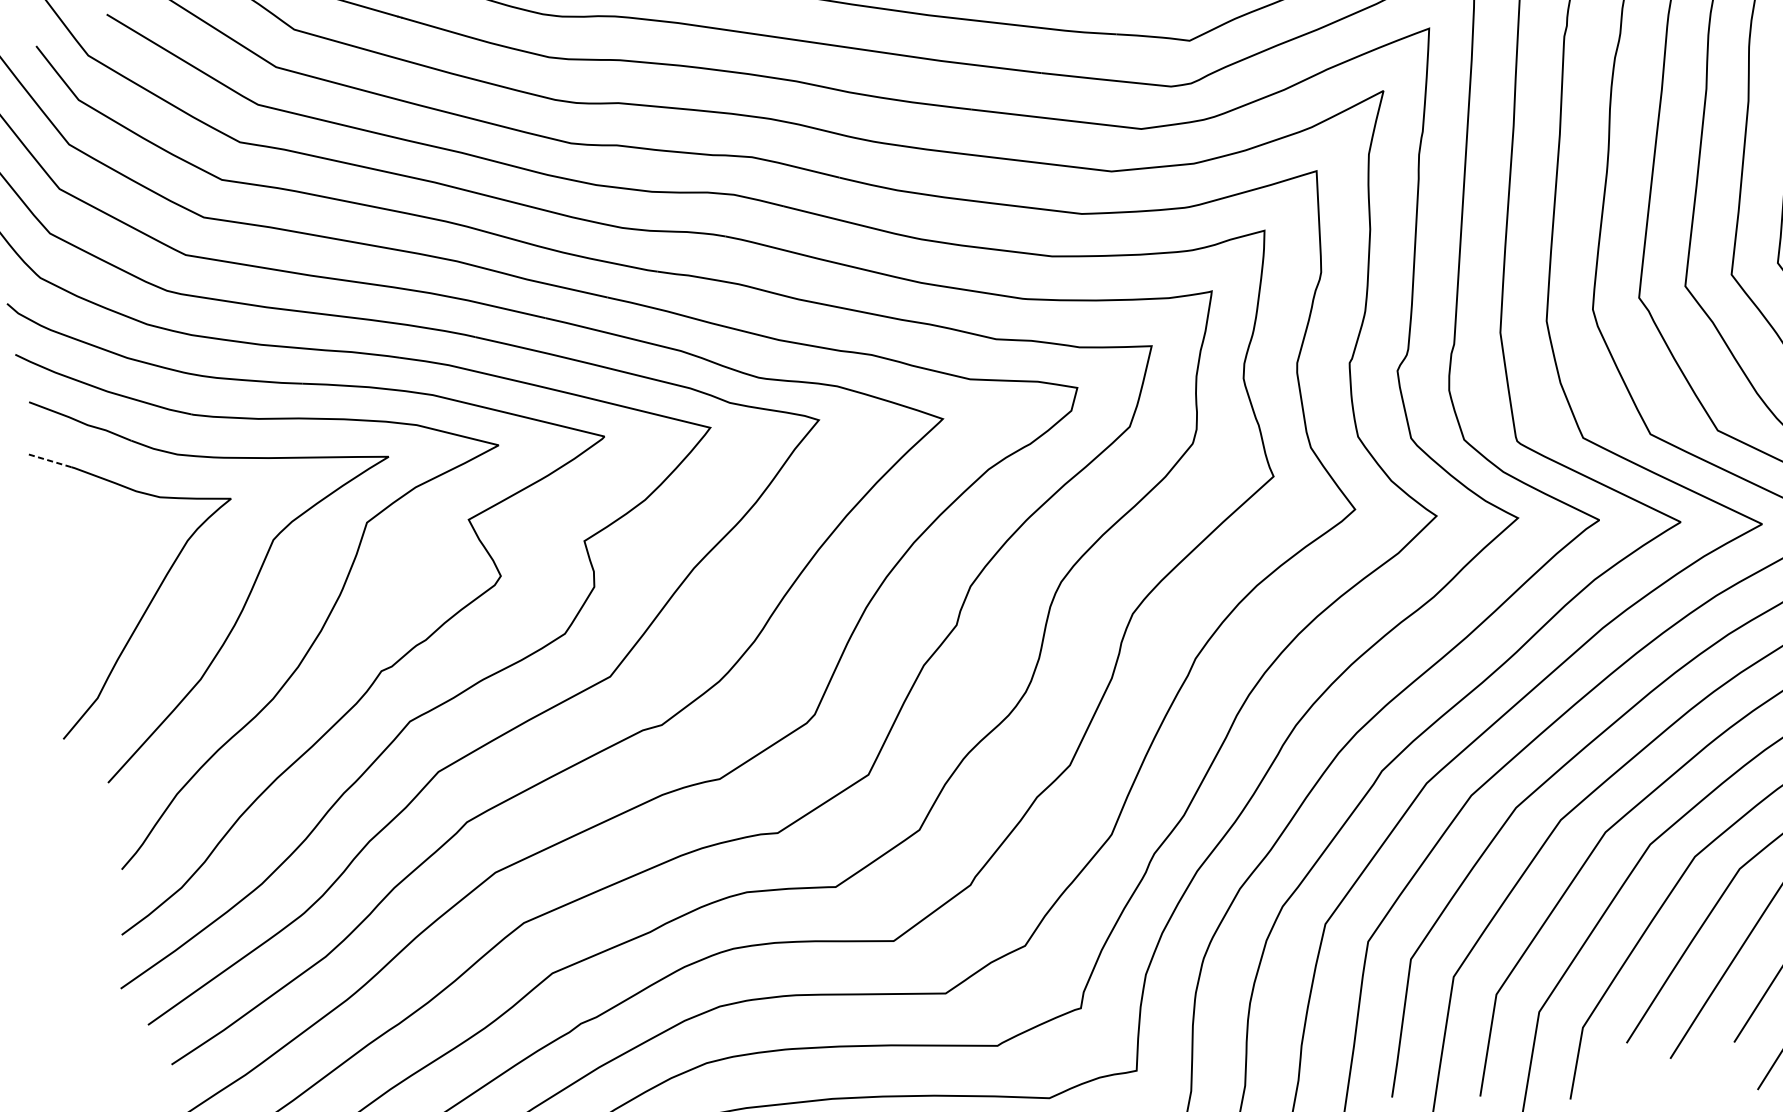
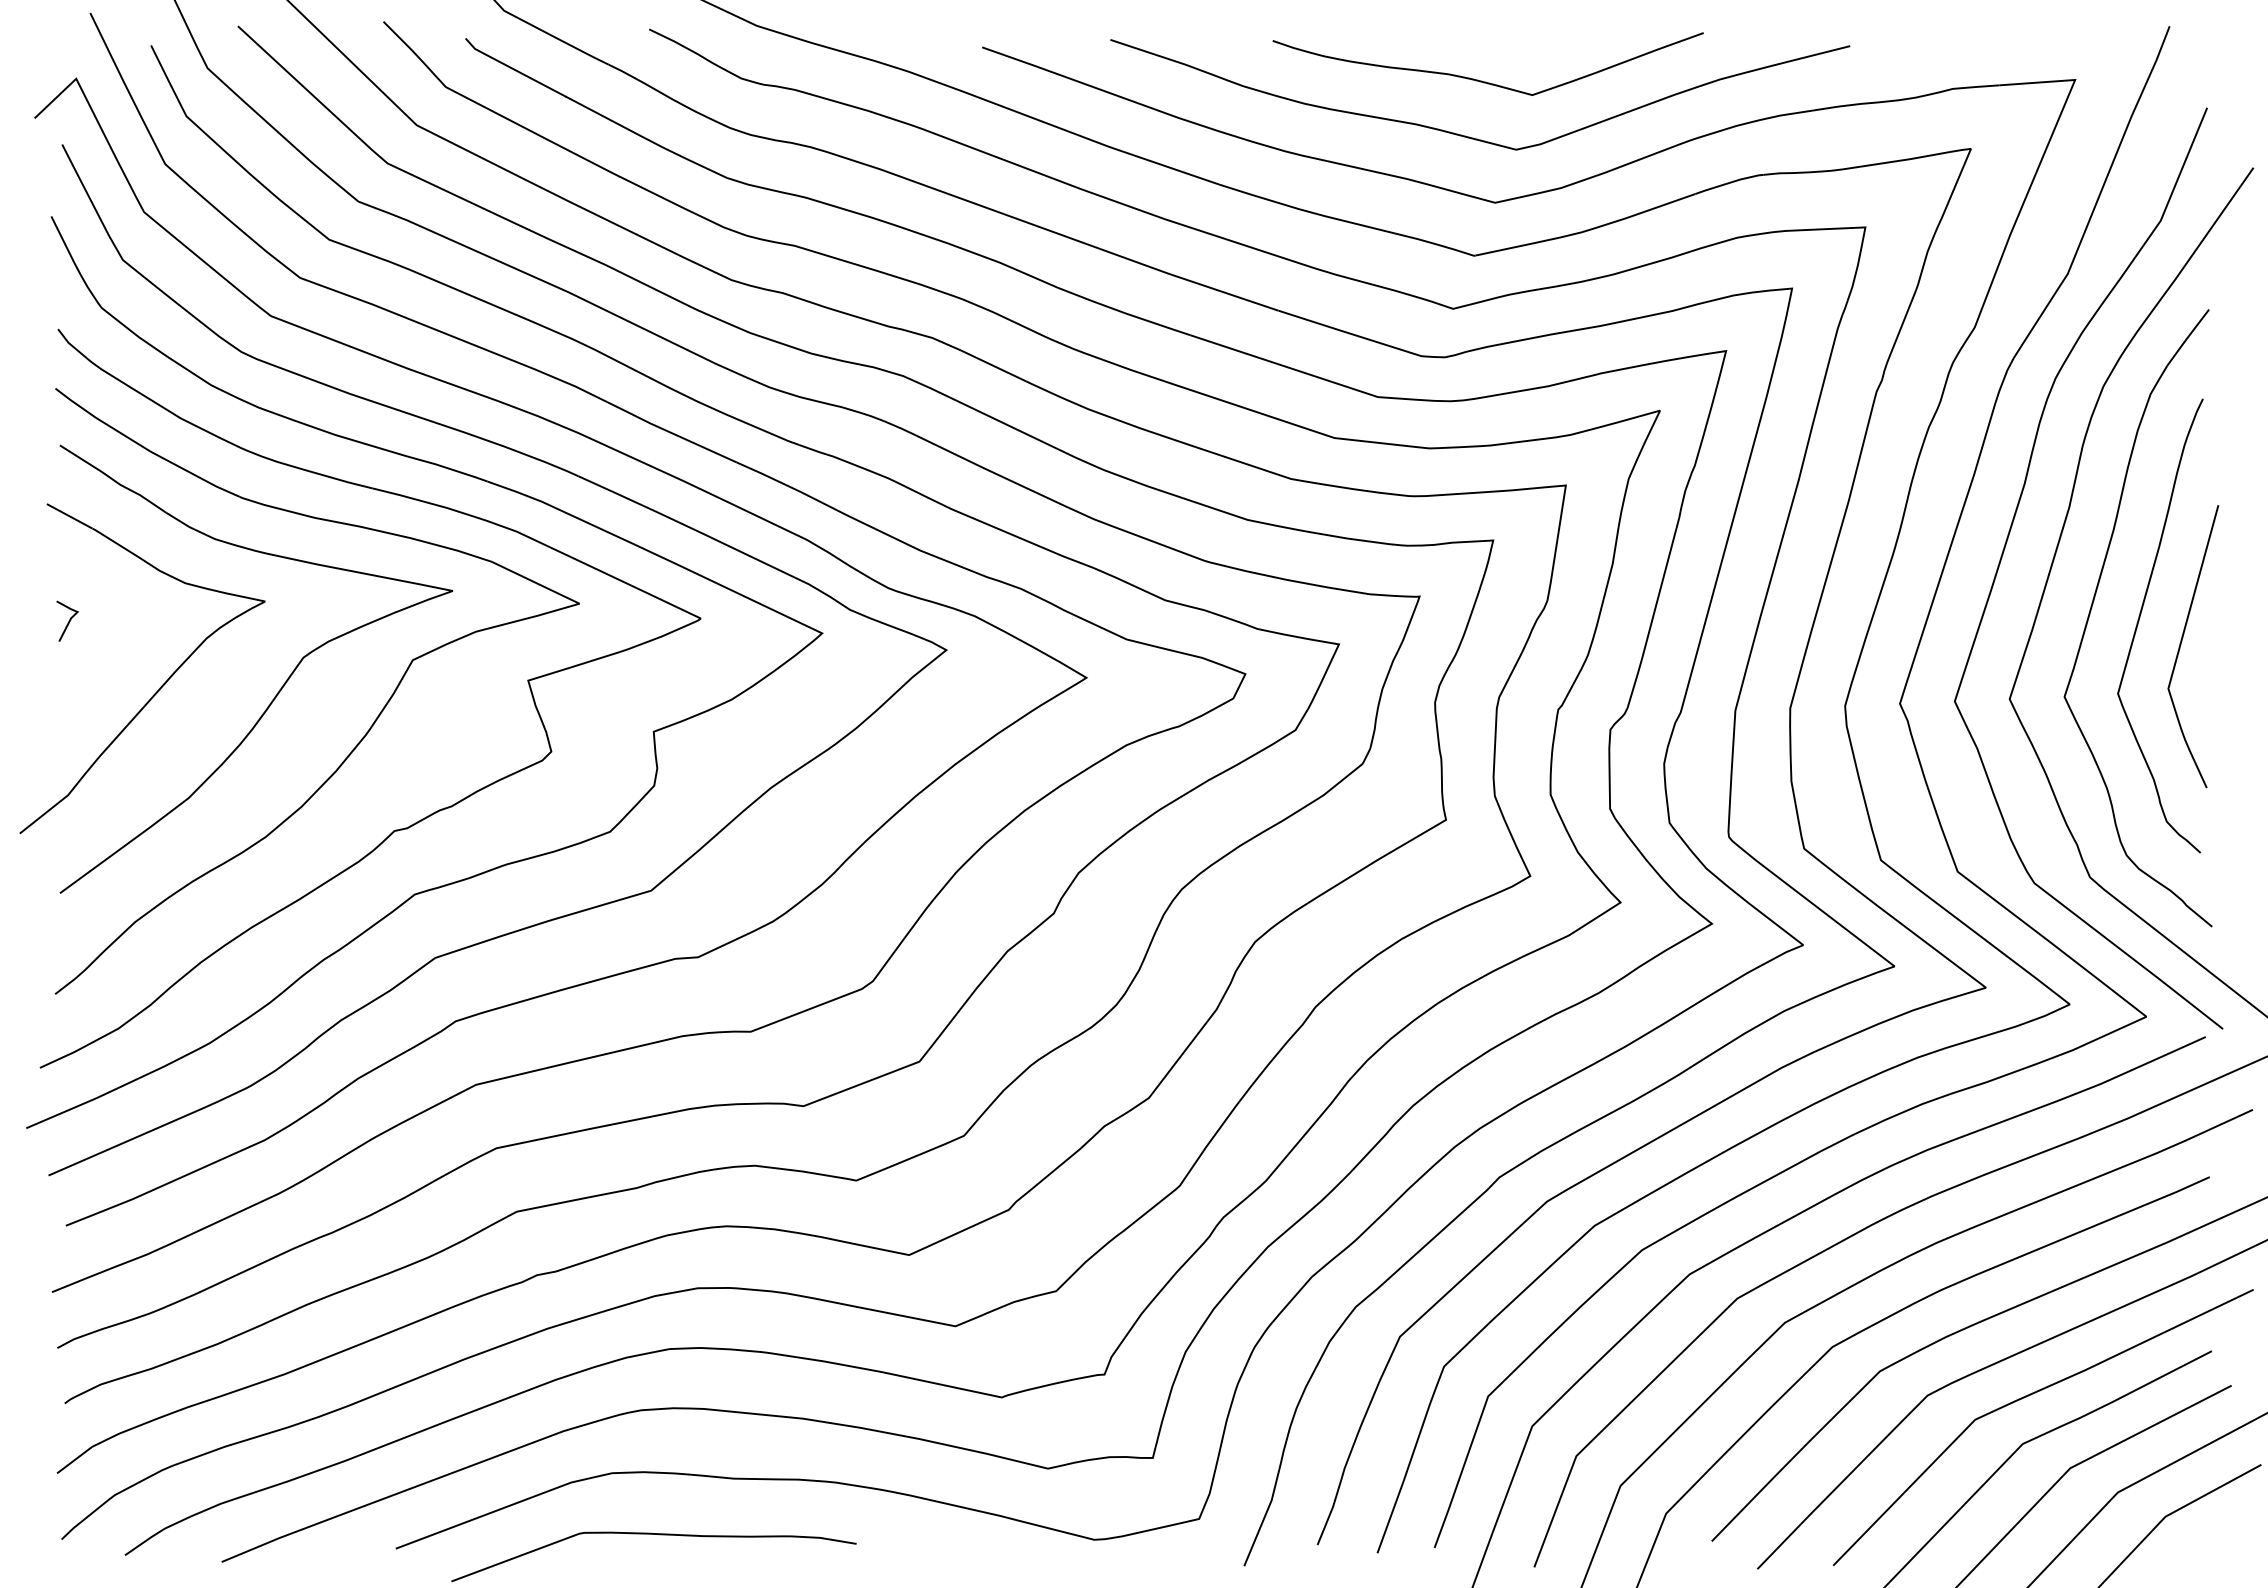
line: (49, 460) -> (69, 516), dashed -> solid
line: (67, 550) -> (68, 621), added

